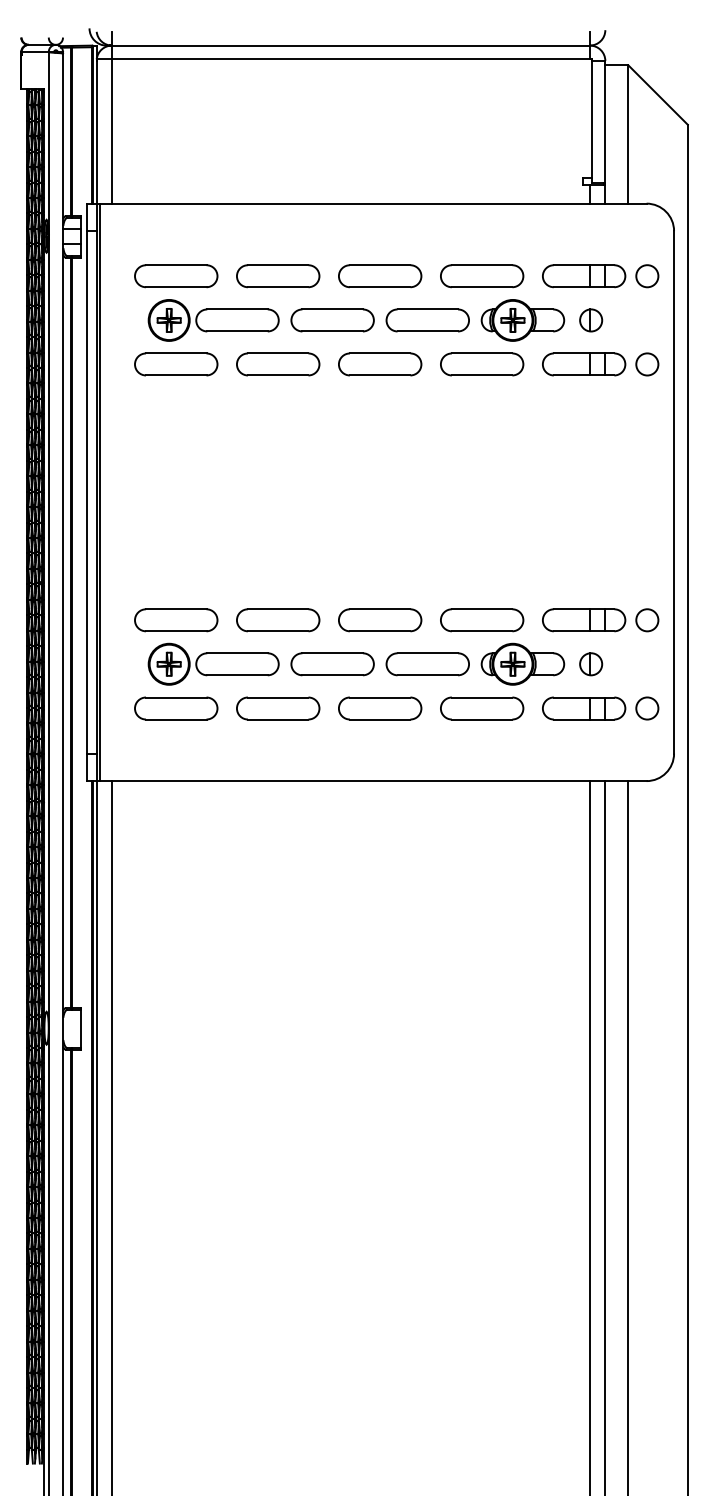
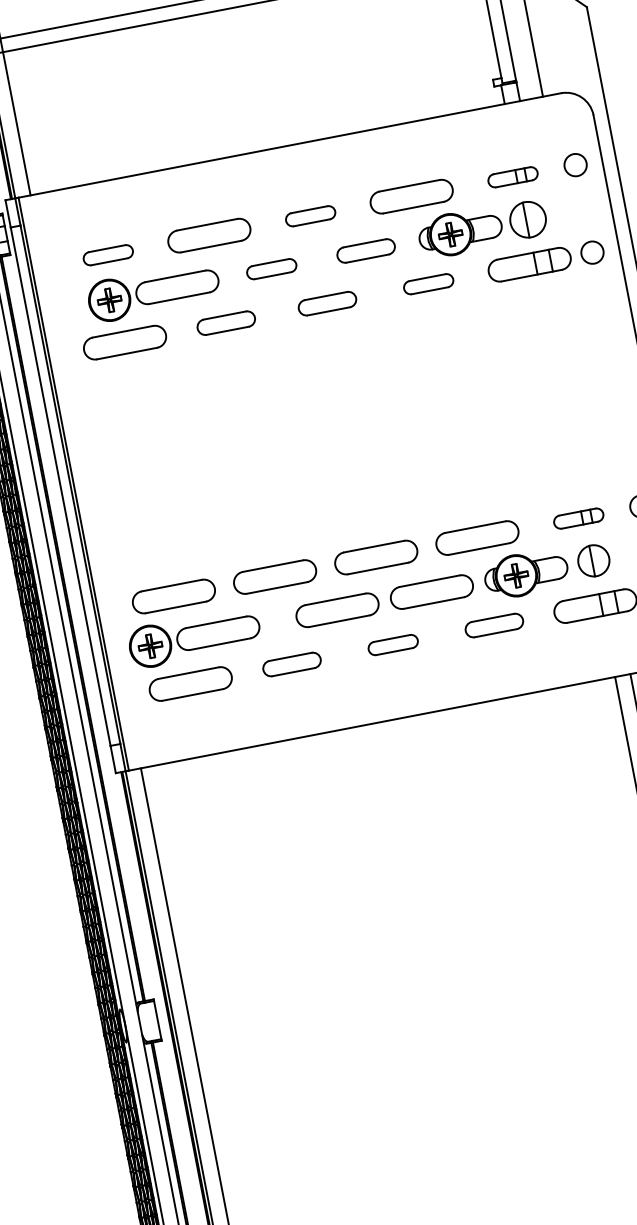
part: (176, 276) -> (108, 255), size x0.6
part: (380, 276) -> (310, 216), size x0.6
part: (584, 276) -> (513, 177), size x0.6
part: (332, 320) -> (271, 269), size x0.6
part: (427, 320) -> (365, 251), size x0.7
part: (591, 320) -> (528, 219), size x1.6
part: (278, 364) -> (226, 323), size x0.7
part: (380, 364) -> (327, 303), size x0.7
part: (482, 364) -> (428, 284), size x0.6
part: (584, 620) -> (579, 518), size x0.6
part: (213, 663) -> (194, 637), moved
part: (591, 664) -> (594, 561), size x1.4
part: (278, 708) -> (292, 664), size x0.7
part: (380, 708) -> (393, 644), size x0.6
part: (482, 708) -> (494, 625), size x0.7

